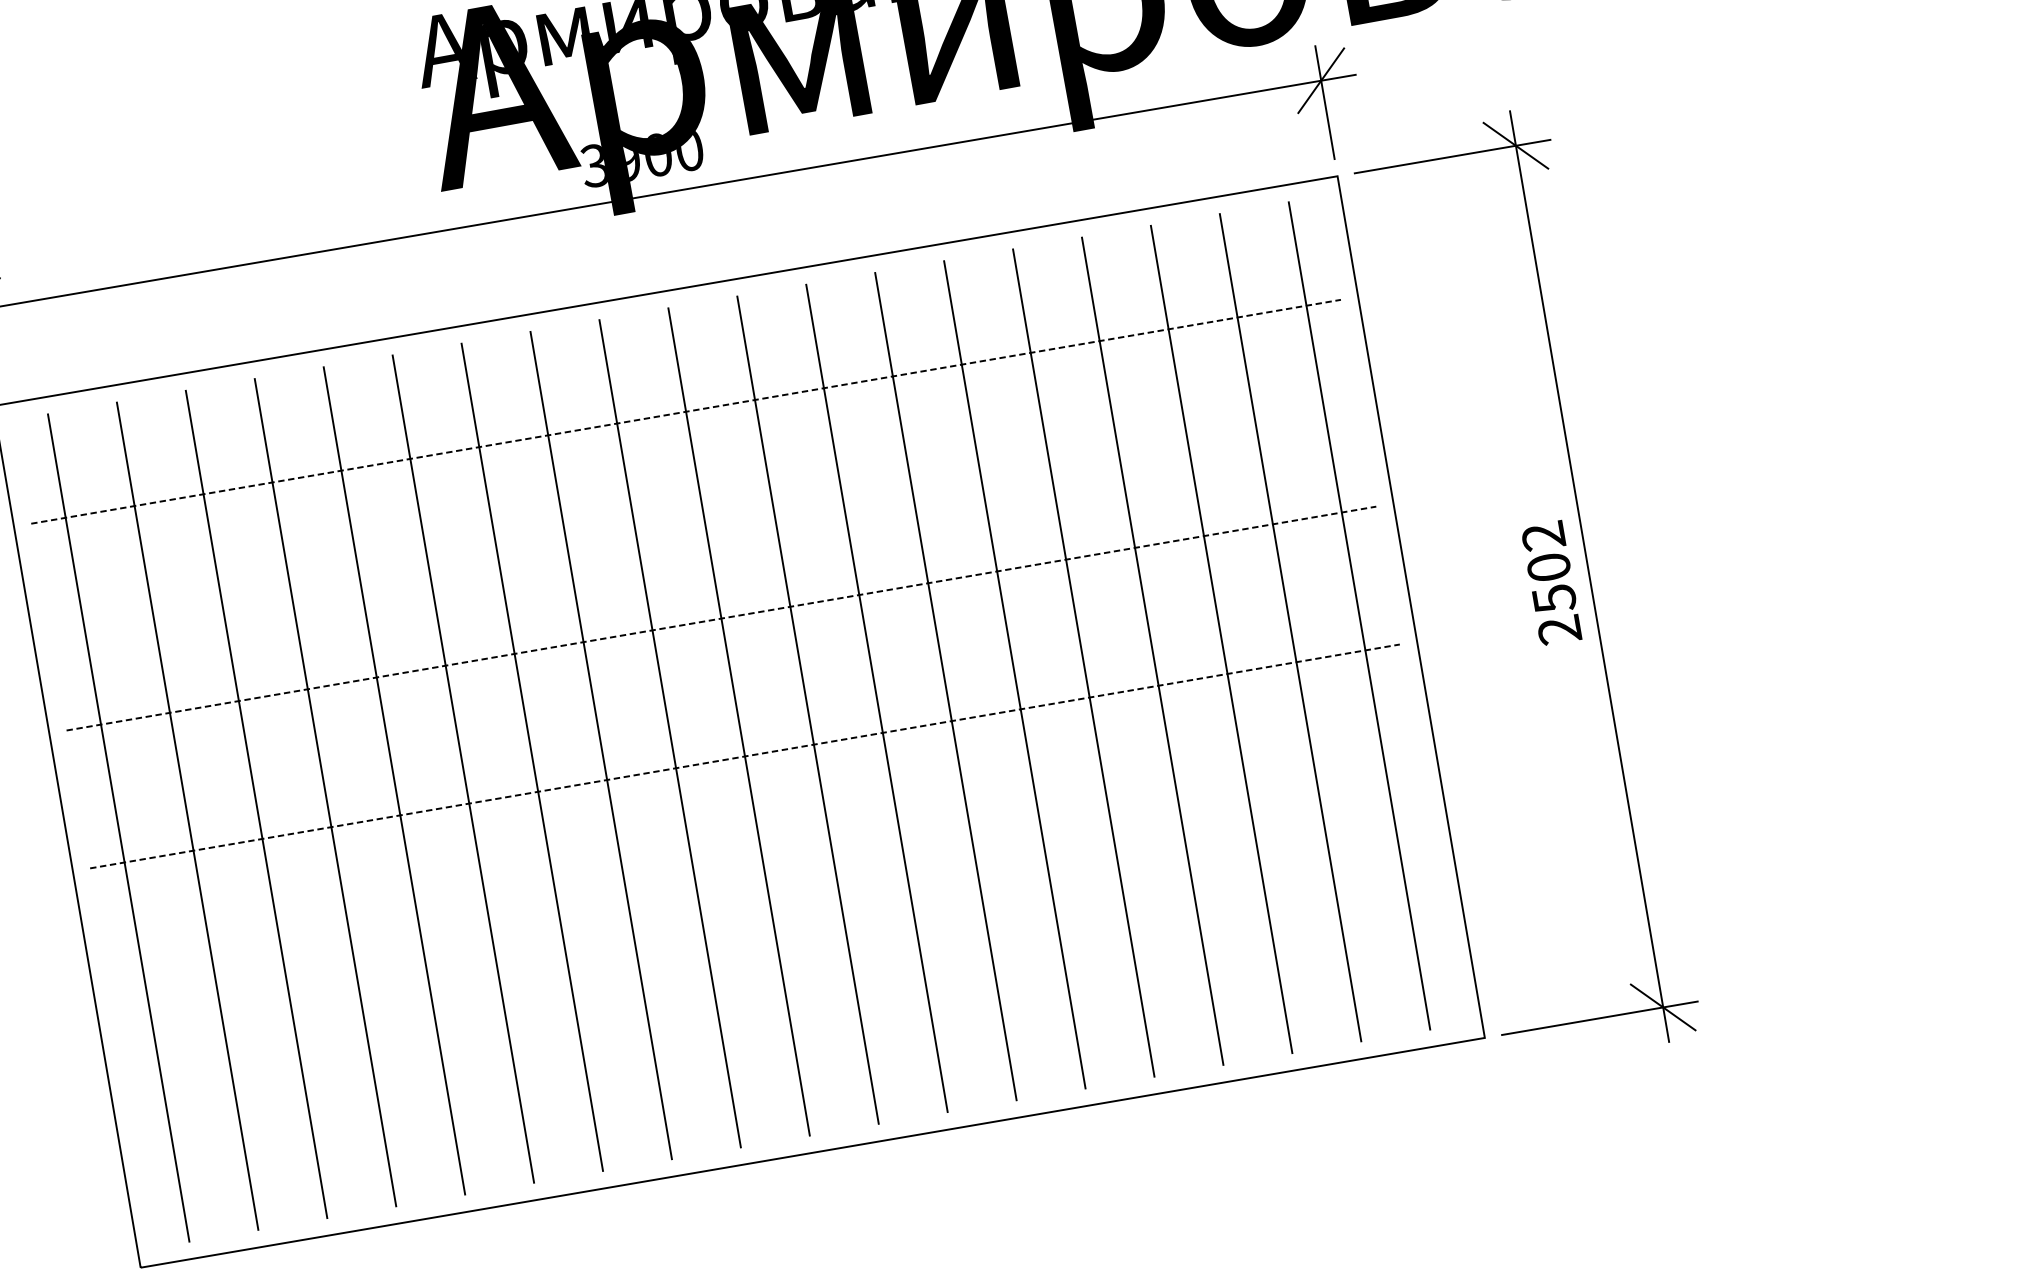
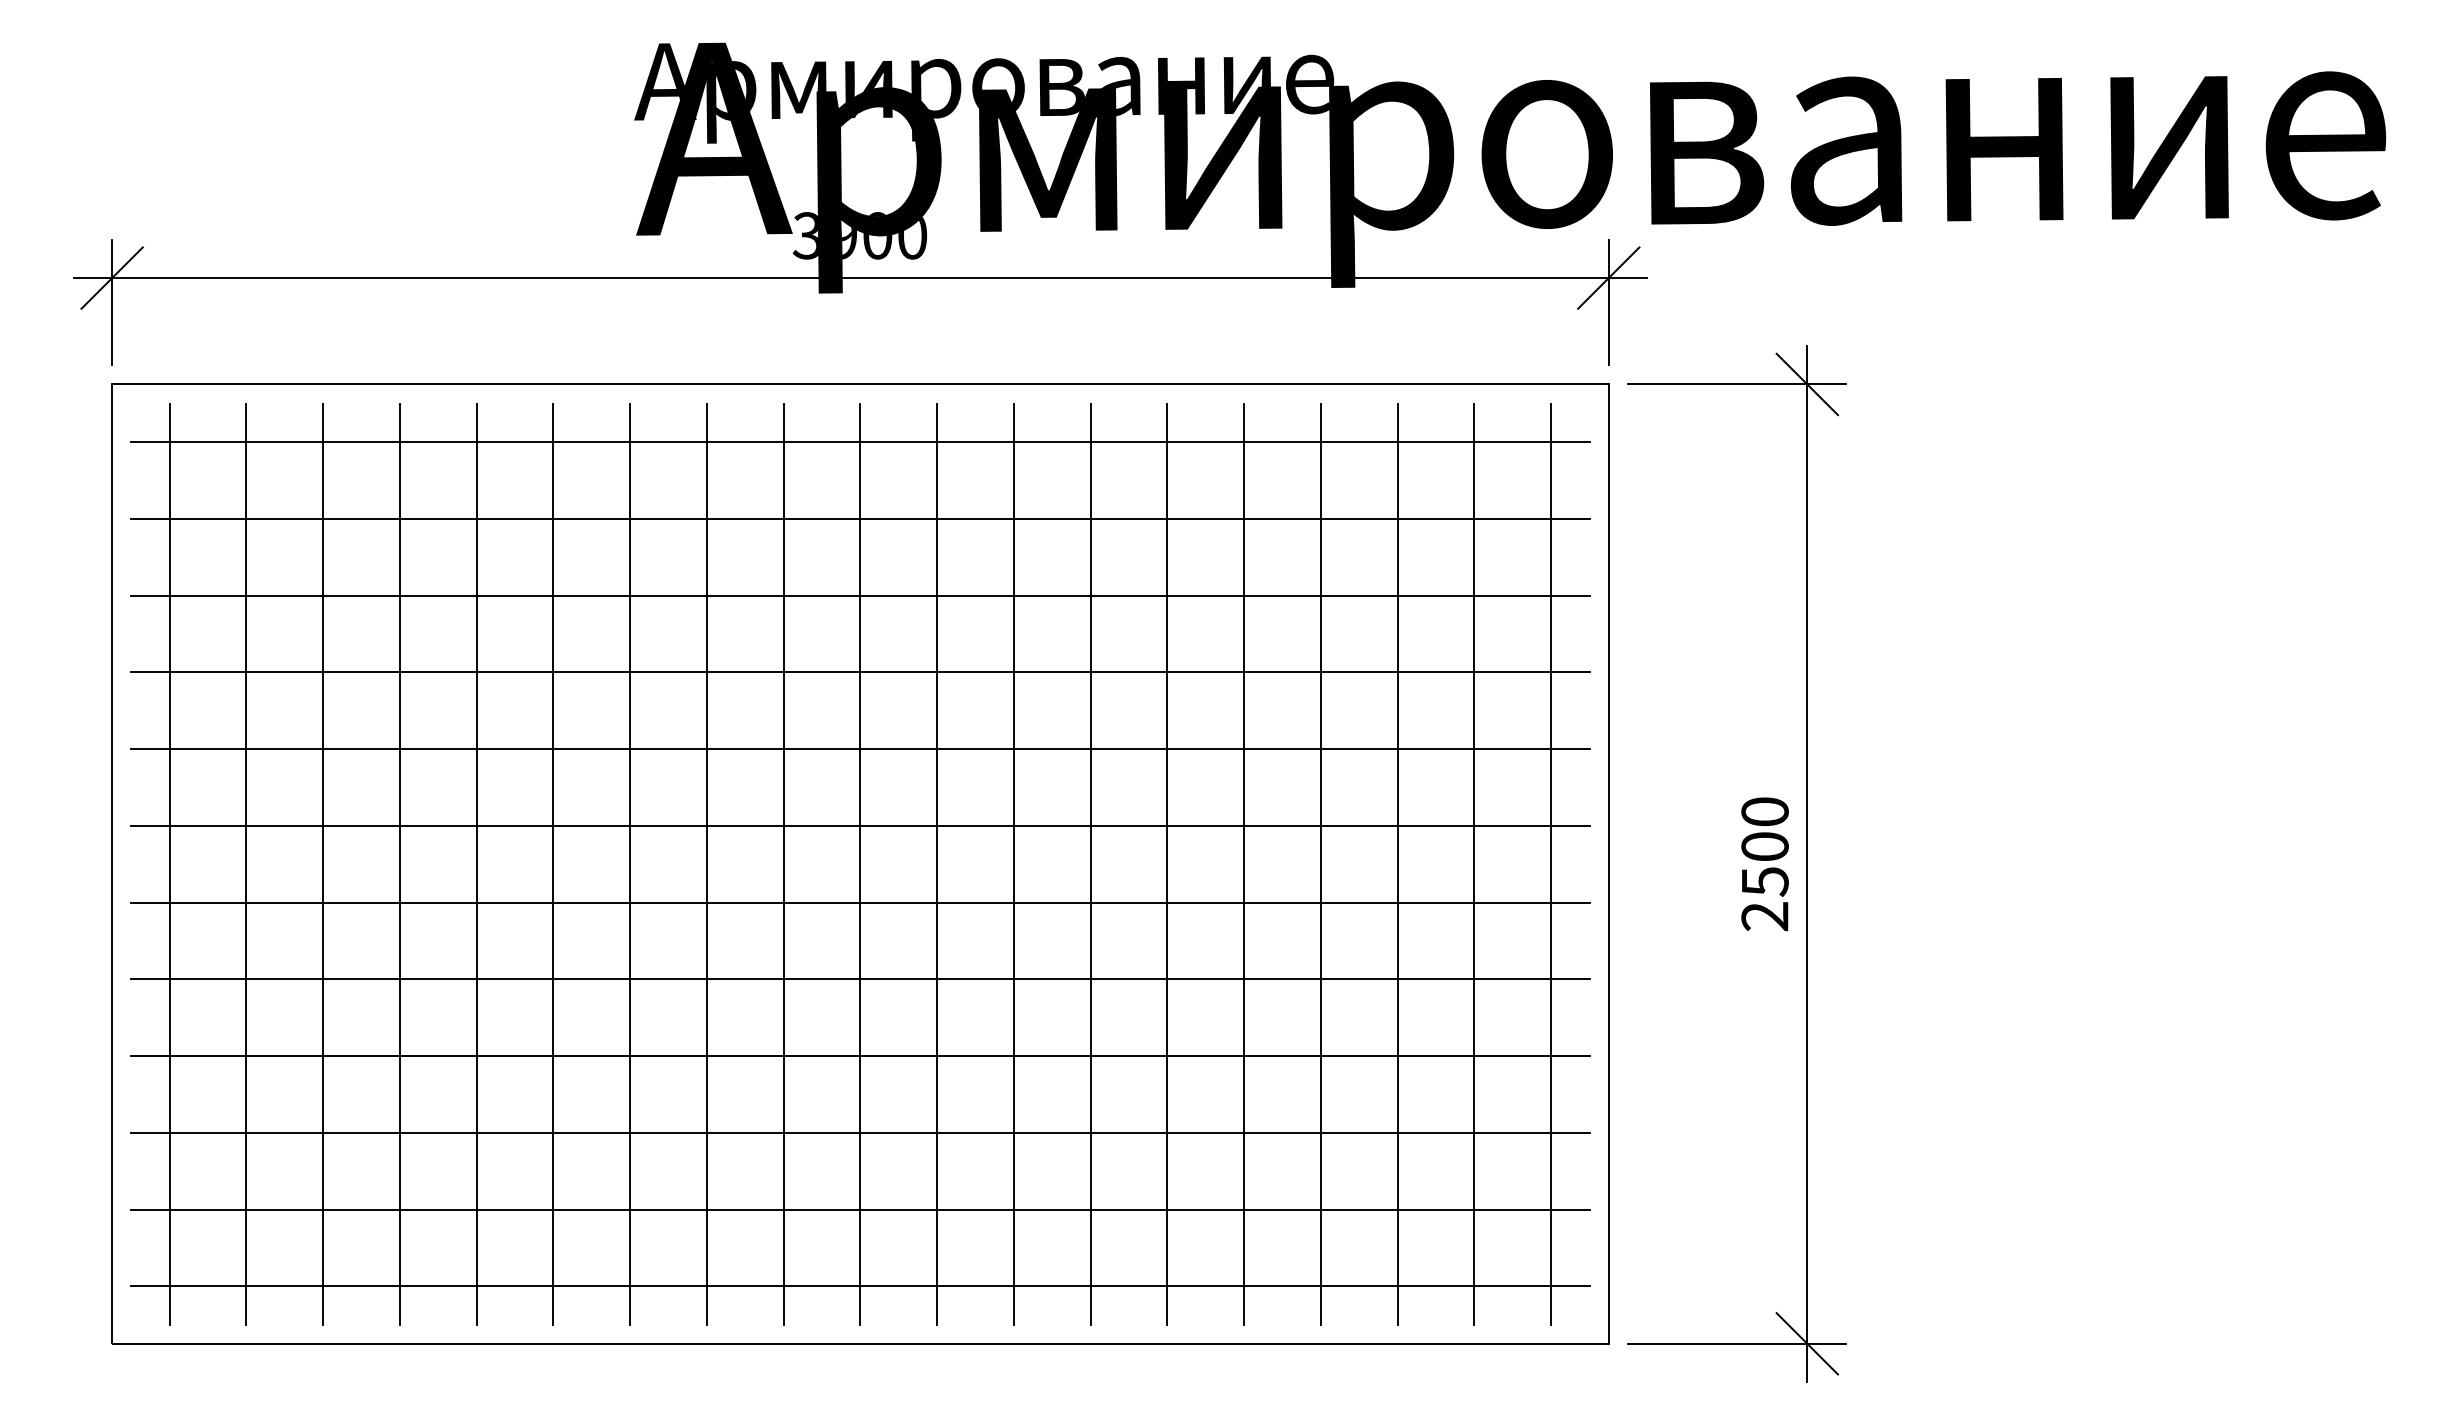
line: (674, 343) -> (860, 442), added
line: (686, 411) -> (860, 518), dashed -> solid
line: (697, 480) -> (860, 595), added
text: (1543, 535) -> (1764, 811), 2502 -> 2500
line: (709, 549) -> (860, 672), added
line: (721, 619) -> (860, 749), dashed -> solid
line: (733, 687) -> (860, 825), added
line: (745, 756) -> (860, 902), dashed -> solid
line: (756, 825) -> (860, 979), added
line: (768, 894) -> (860, 1056), added
line: (780, 963) -> (860, 1132), added
line: (792, 1032) -> (860, 1209), added
line: (803, 1101) -> (860, 1286), added

